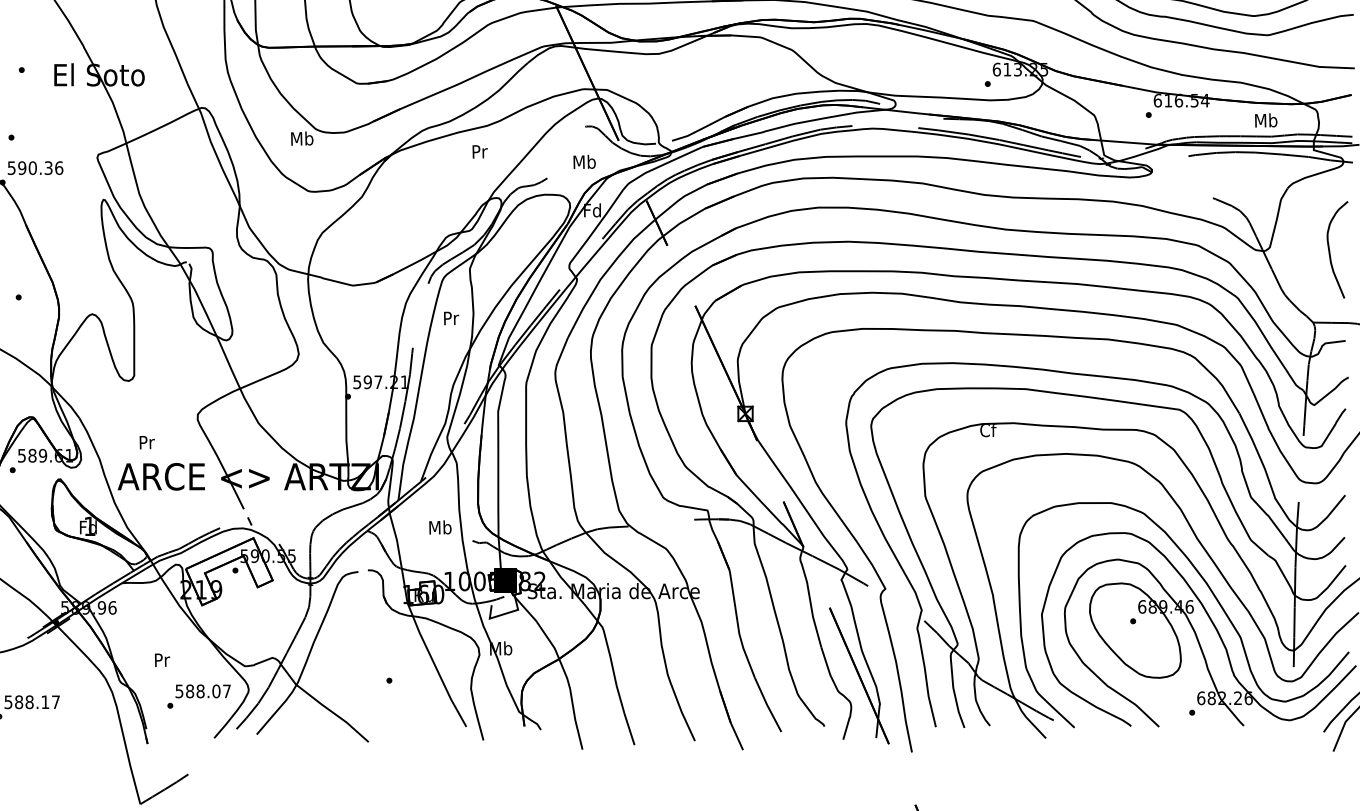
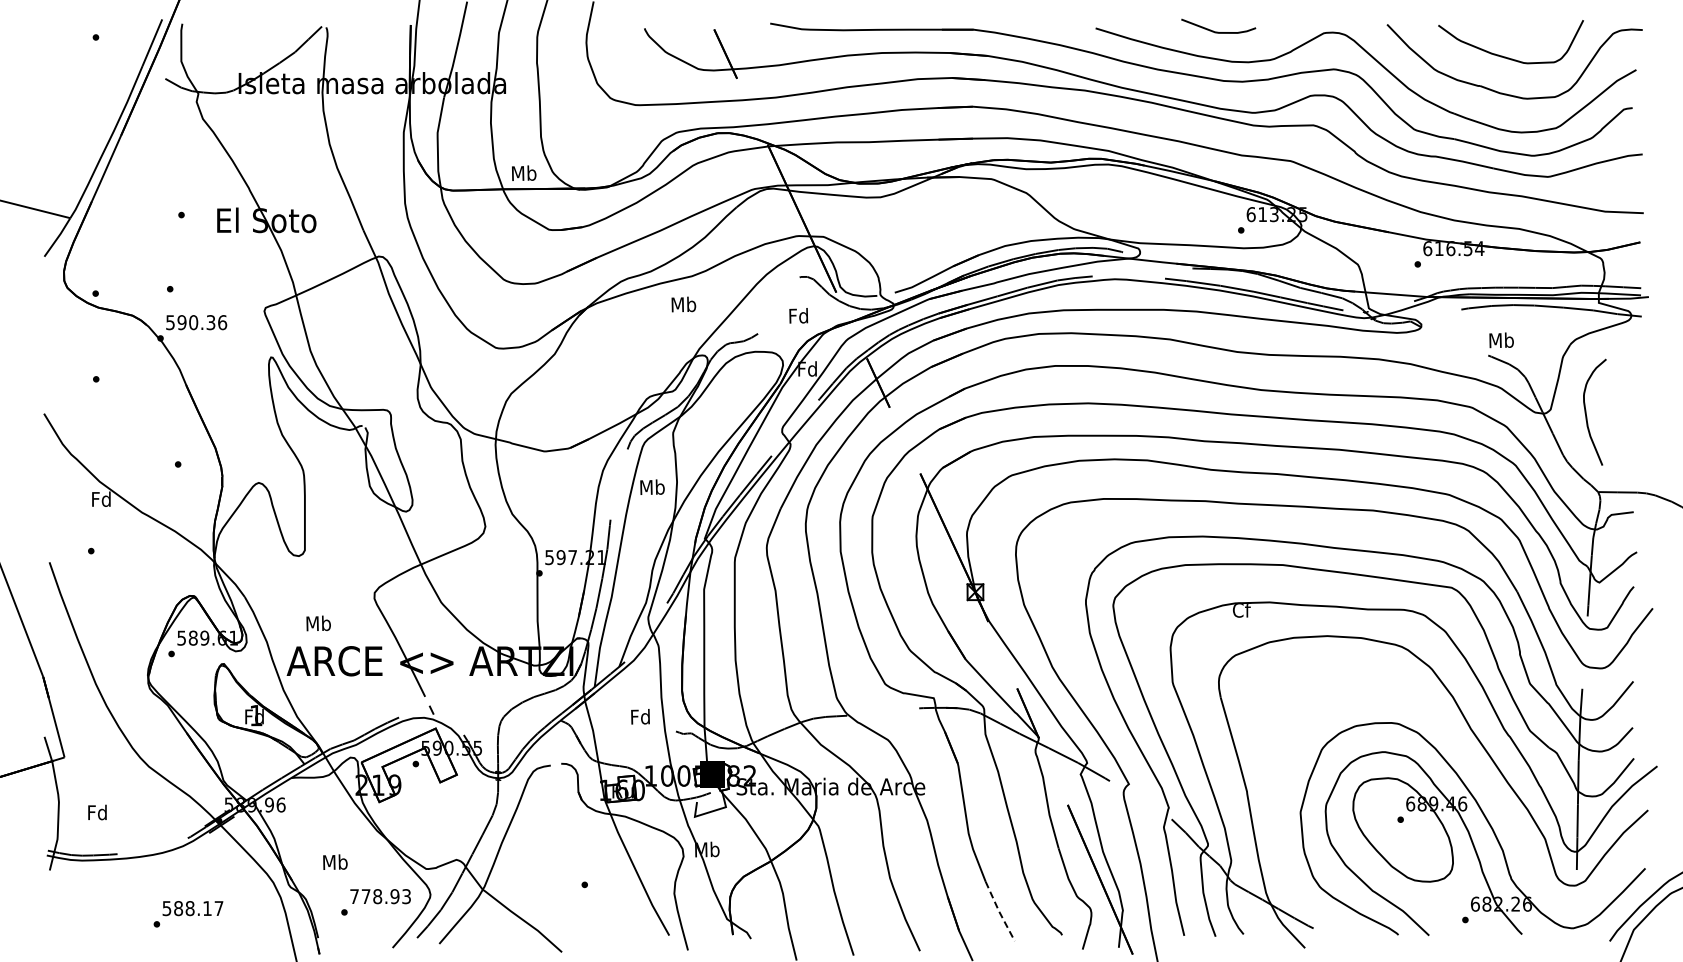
text: (1266, 120) -> (1501, 340), moved
text: (302, 137) -> (524, 172), moved
text: (479, 151) -> (683, 304), Pr -> Mb
text: (584, 161) -> (798, 315), Mb -> Fd
curve: (1329, 249) -> (1586, 411), moved
text: (451, 317) -> (652, 486), Pr -> Mb
text: (146, 442) -> (318, 623), Pr -> Mb
text: (440, 527) -> (640, 716), Mb -> Fd
part: (1213, 595) -> (1488, 791), removed
text: (162, 659) -> (335, 861), Pr -> Mb
text: (203, 691) -> (380, 896), 588.07 -> 778.93
line: (767, 704) -> (999, 911), solid -> dashed

